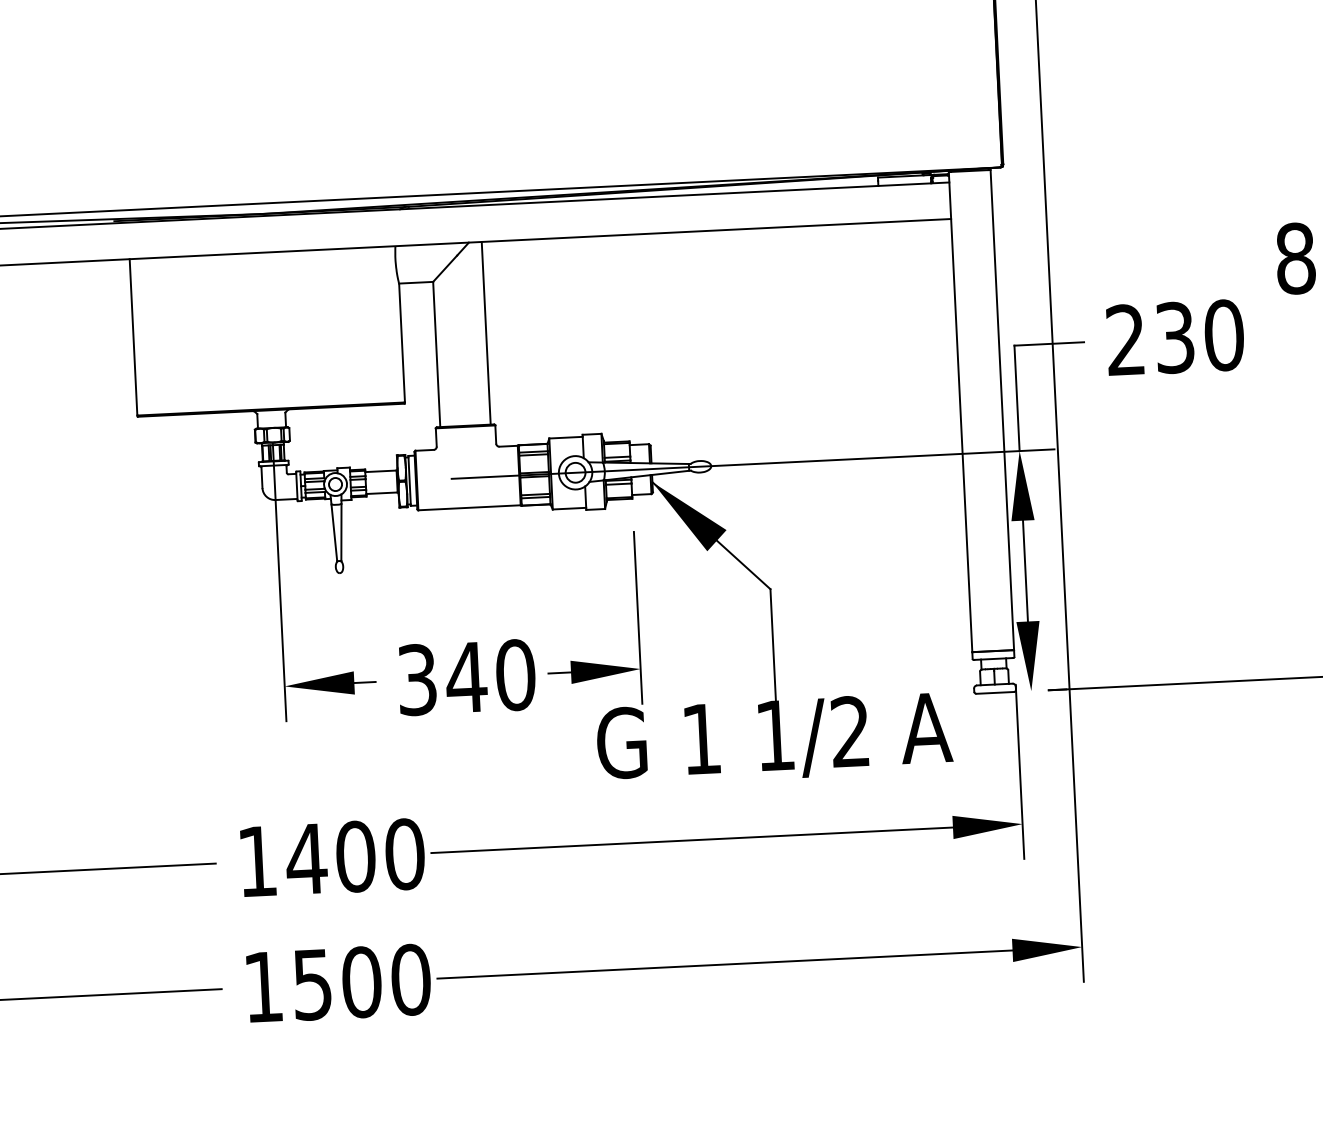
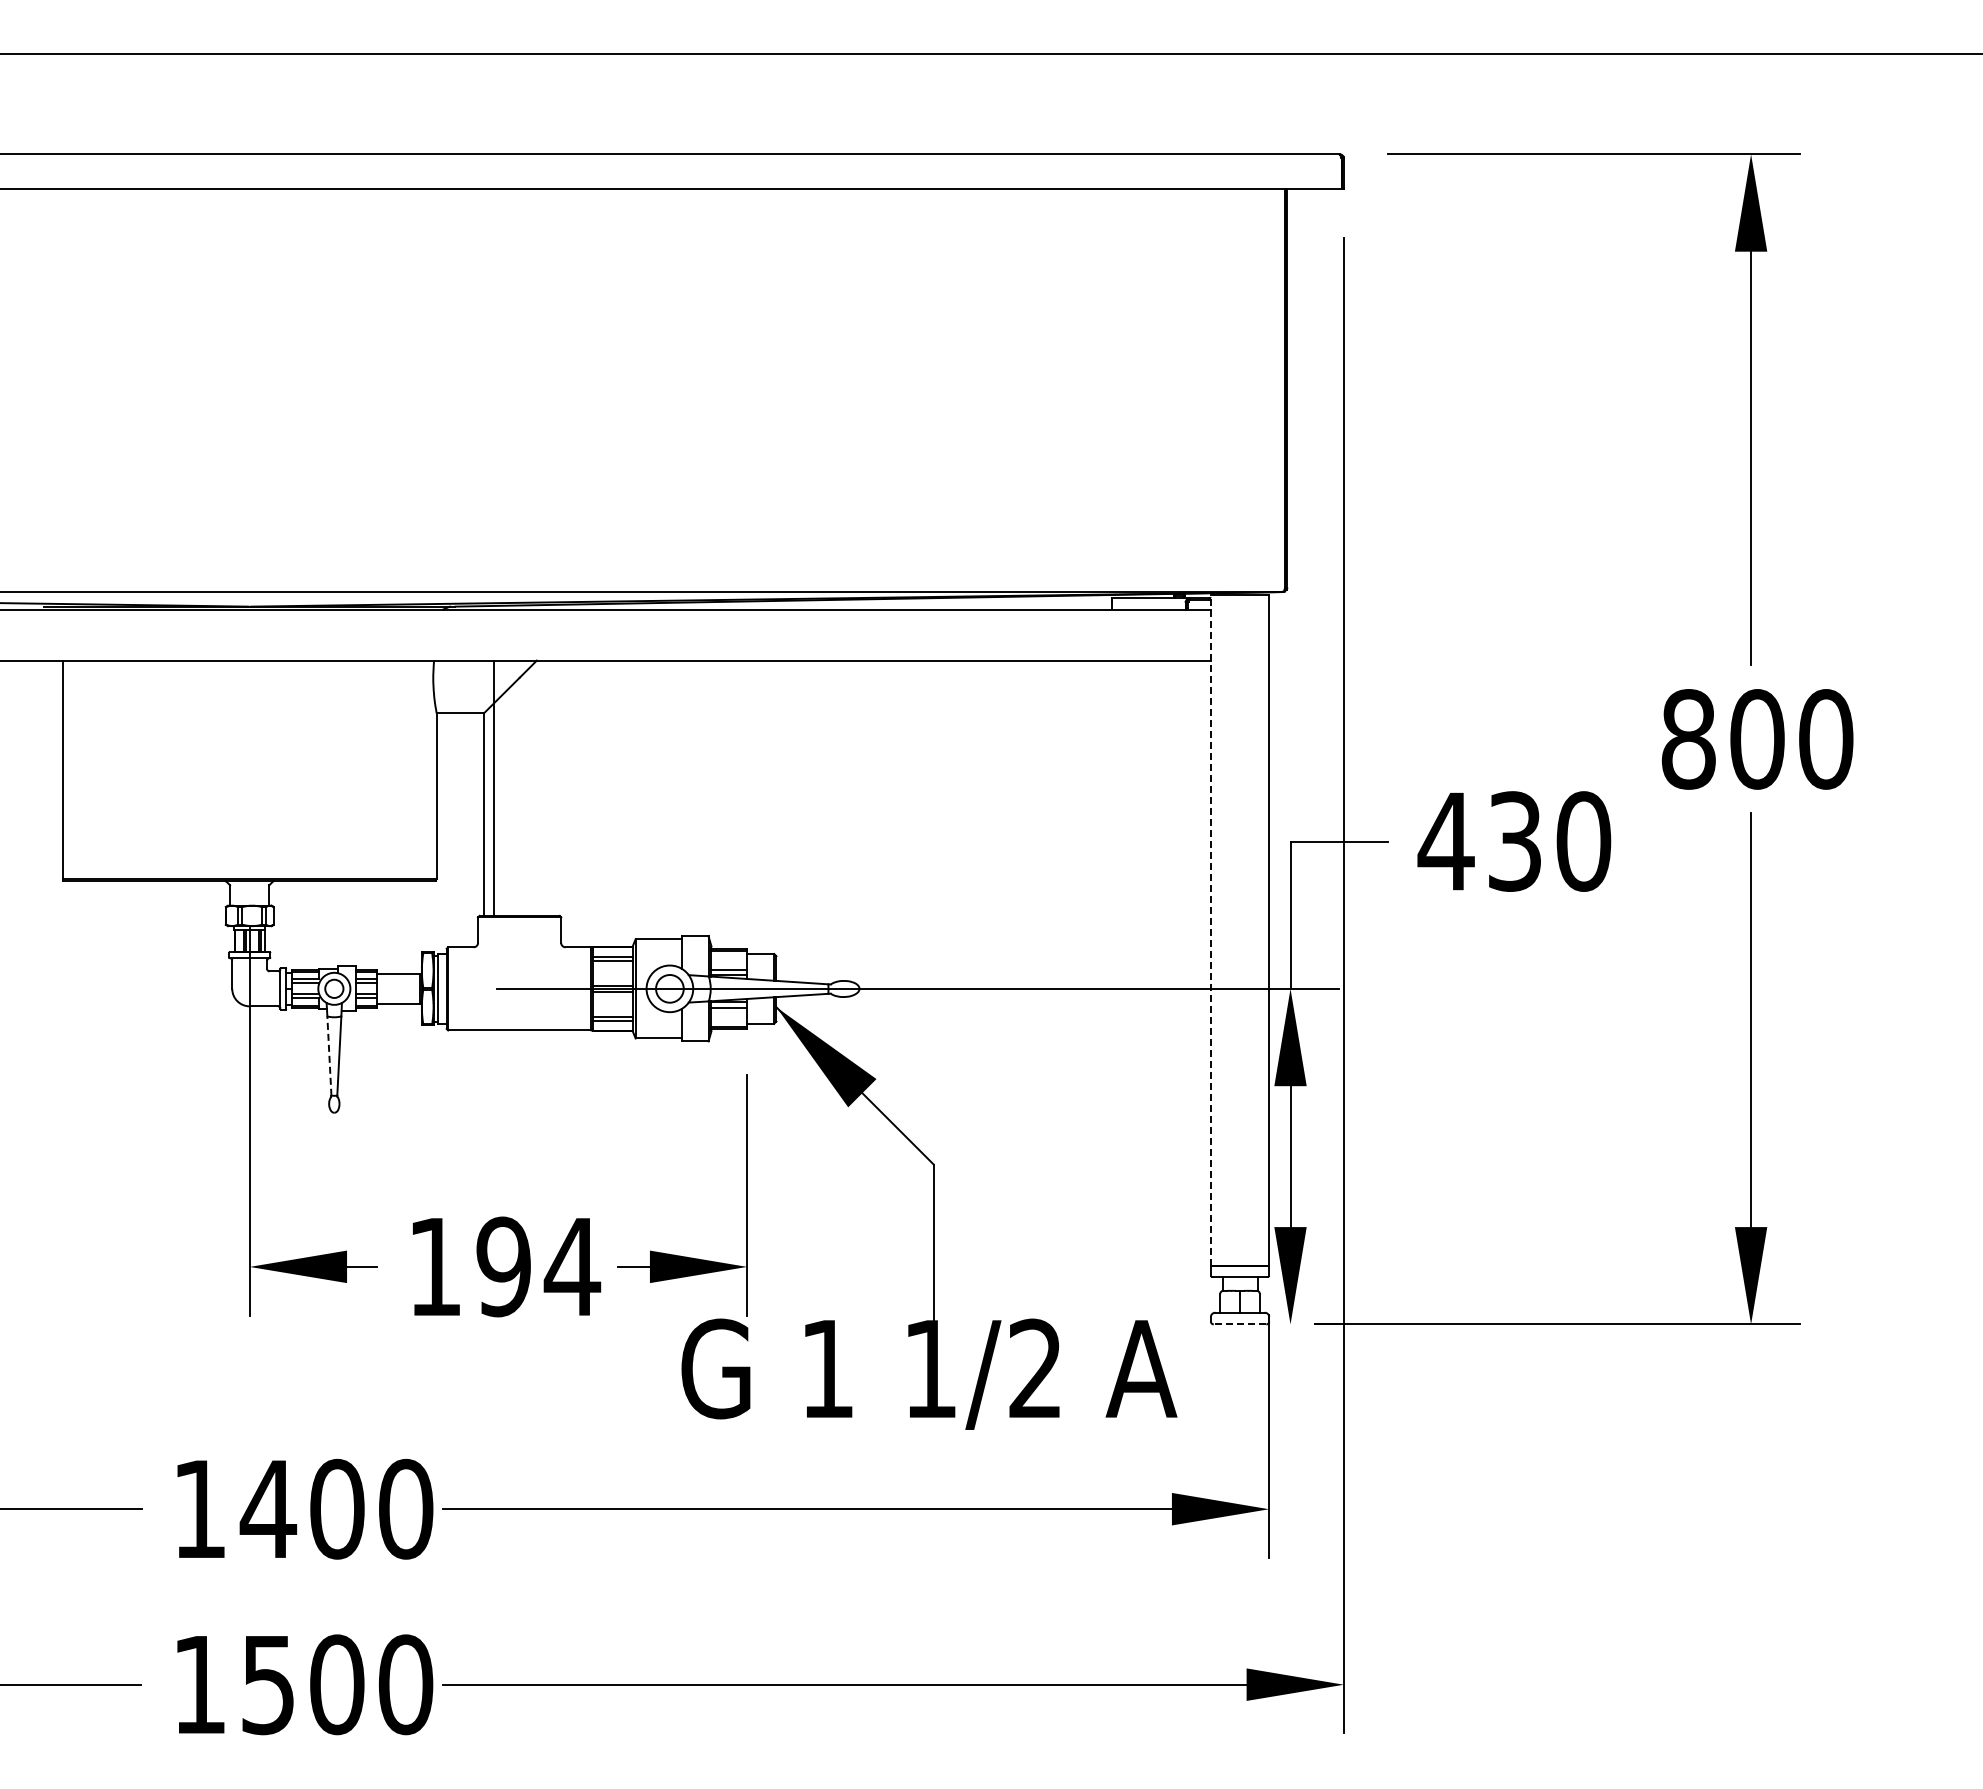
line: (485, 332) -> (493, 787), moved
text: (1125, 339) -> (1445, 840), 230 -> 430
line: (960, 412) -> (1210, 930), solid -> dashed
line: (334, 533) -> (329, 1056), solid -> dashed
text: (467, 677) -> (505, 1266), 340 -> 194
line: (994, 692) -> (1239, 1324), solid -> dashed

